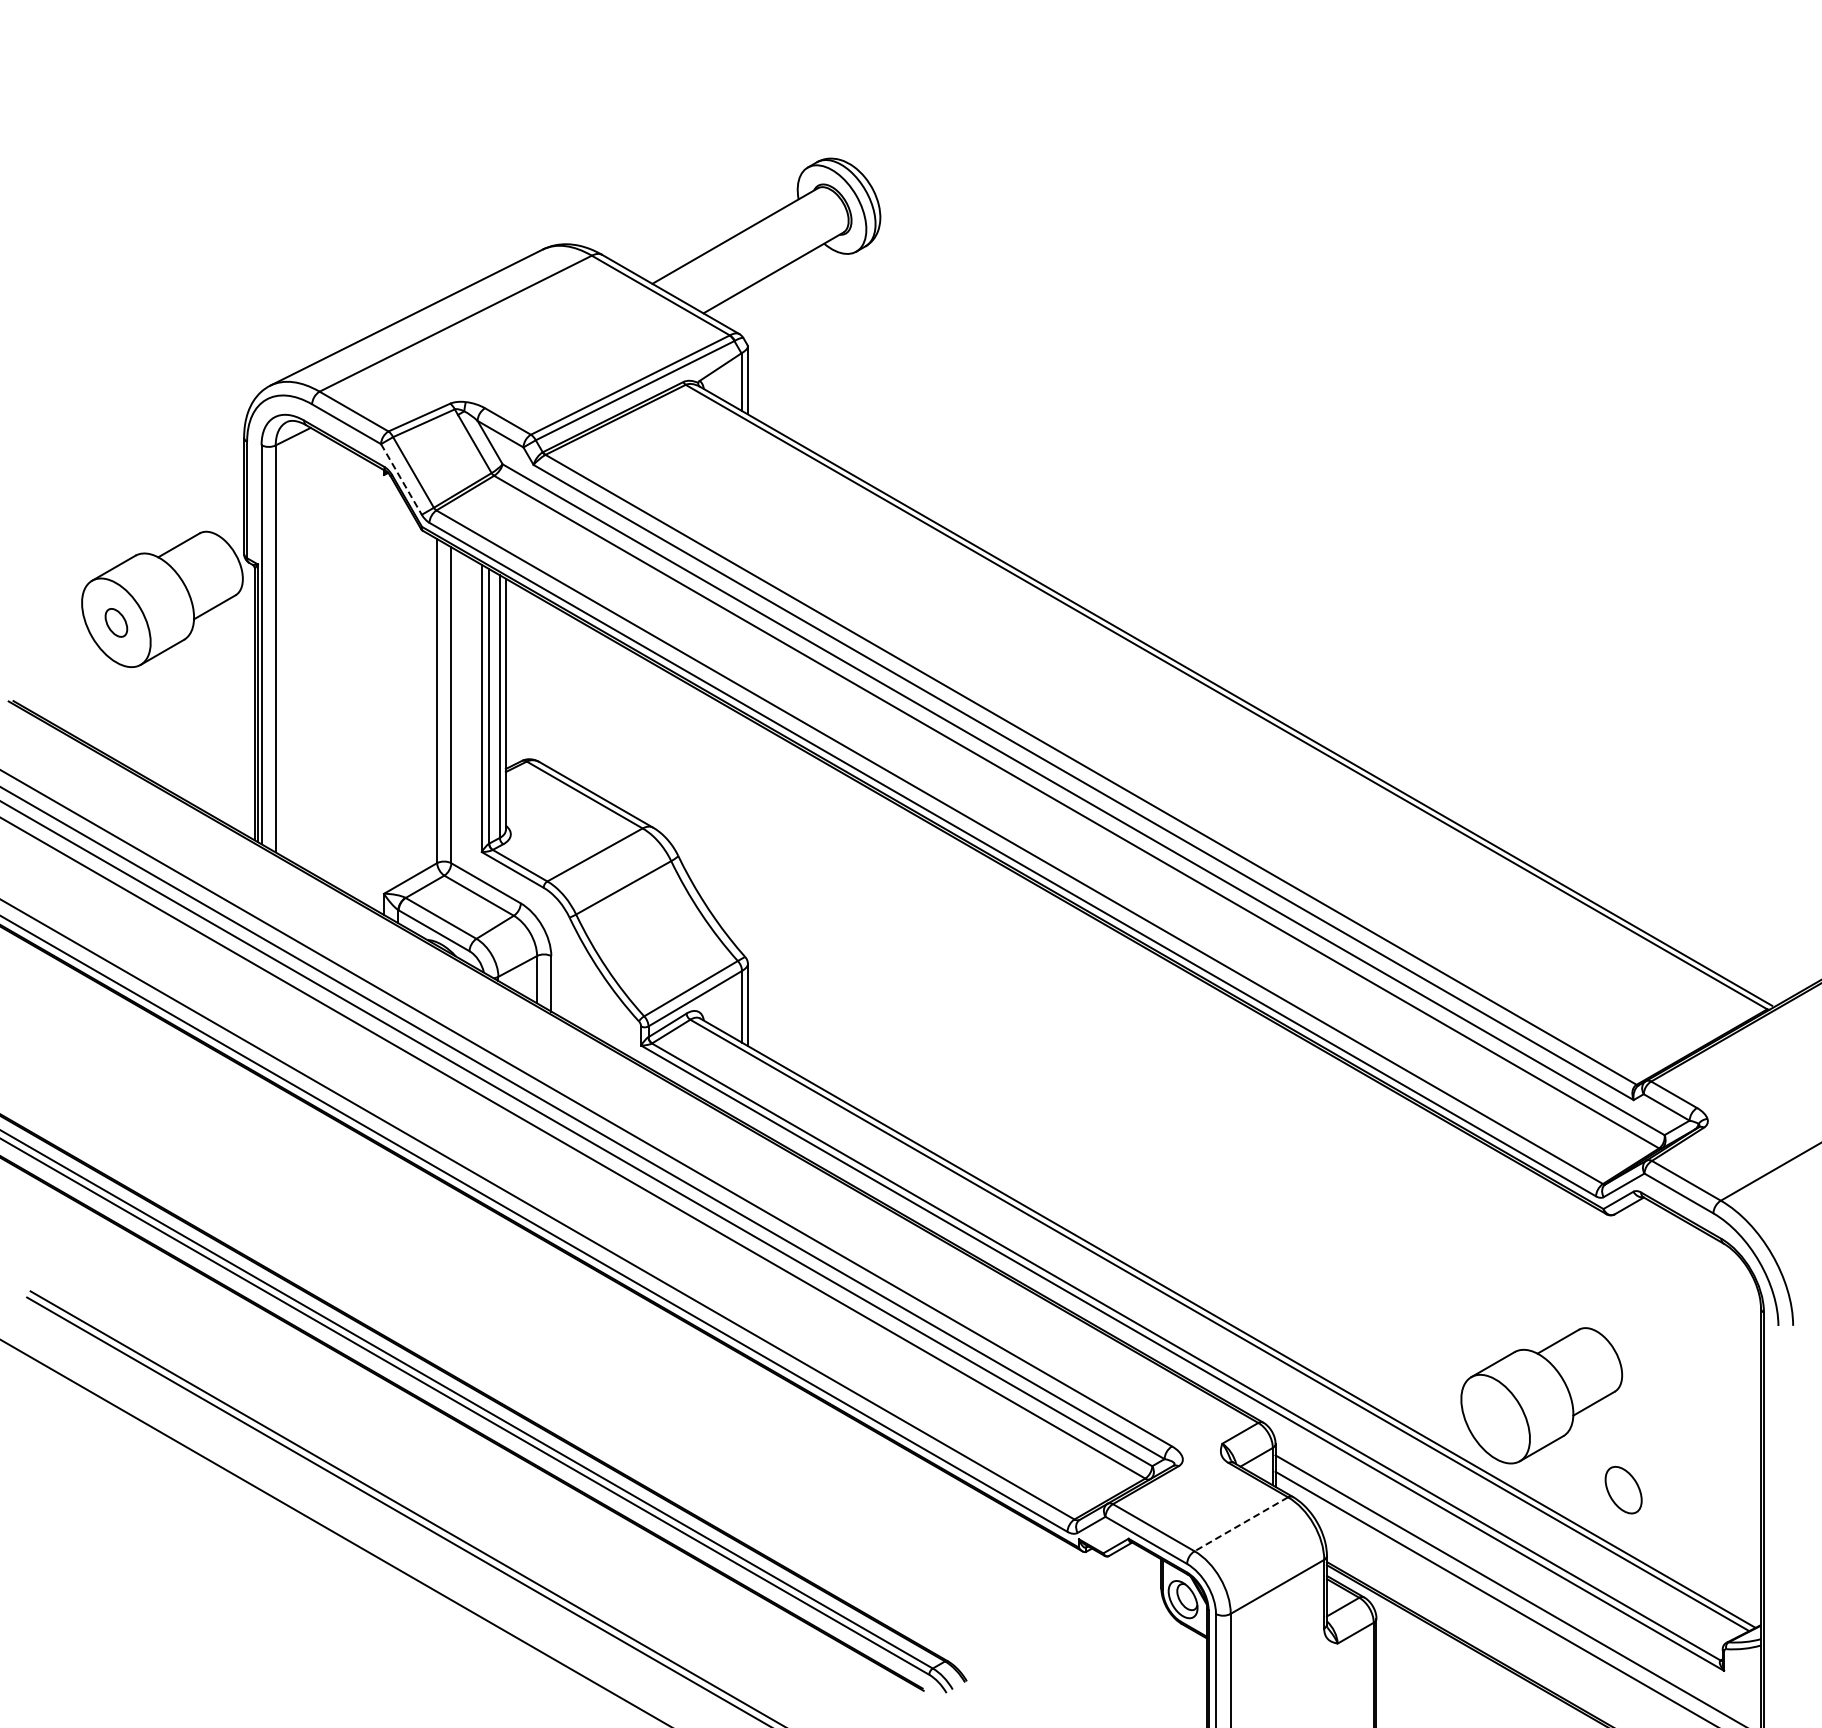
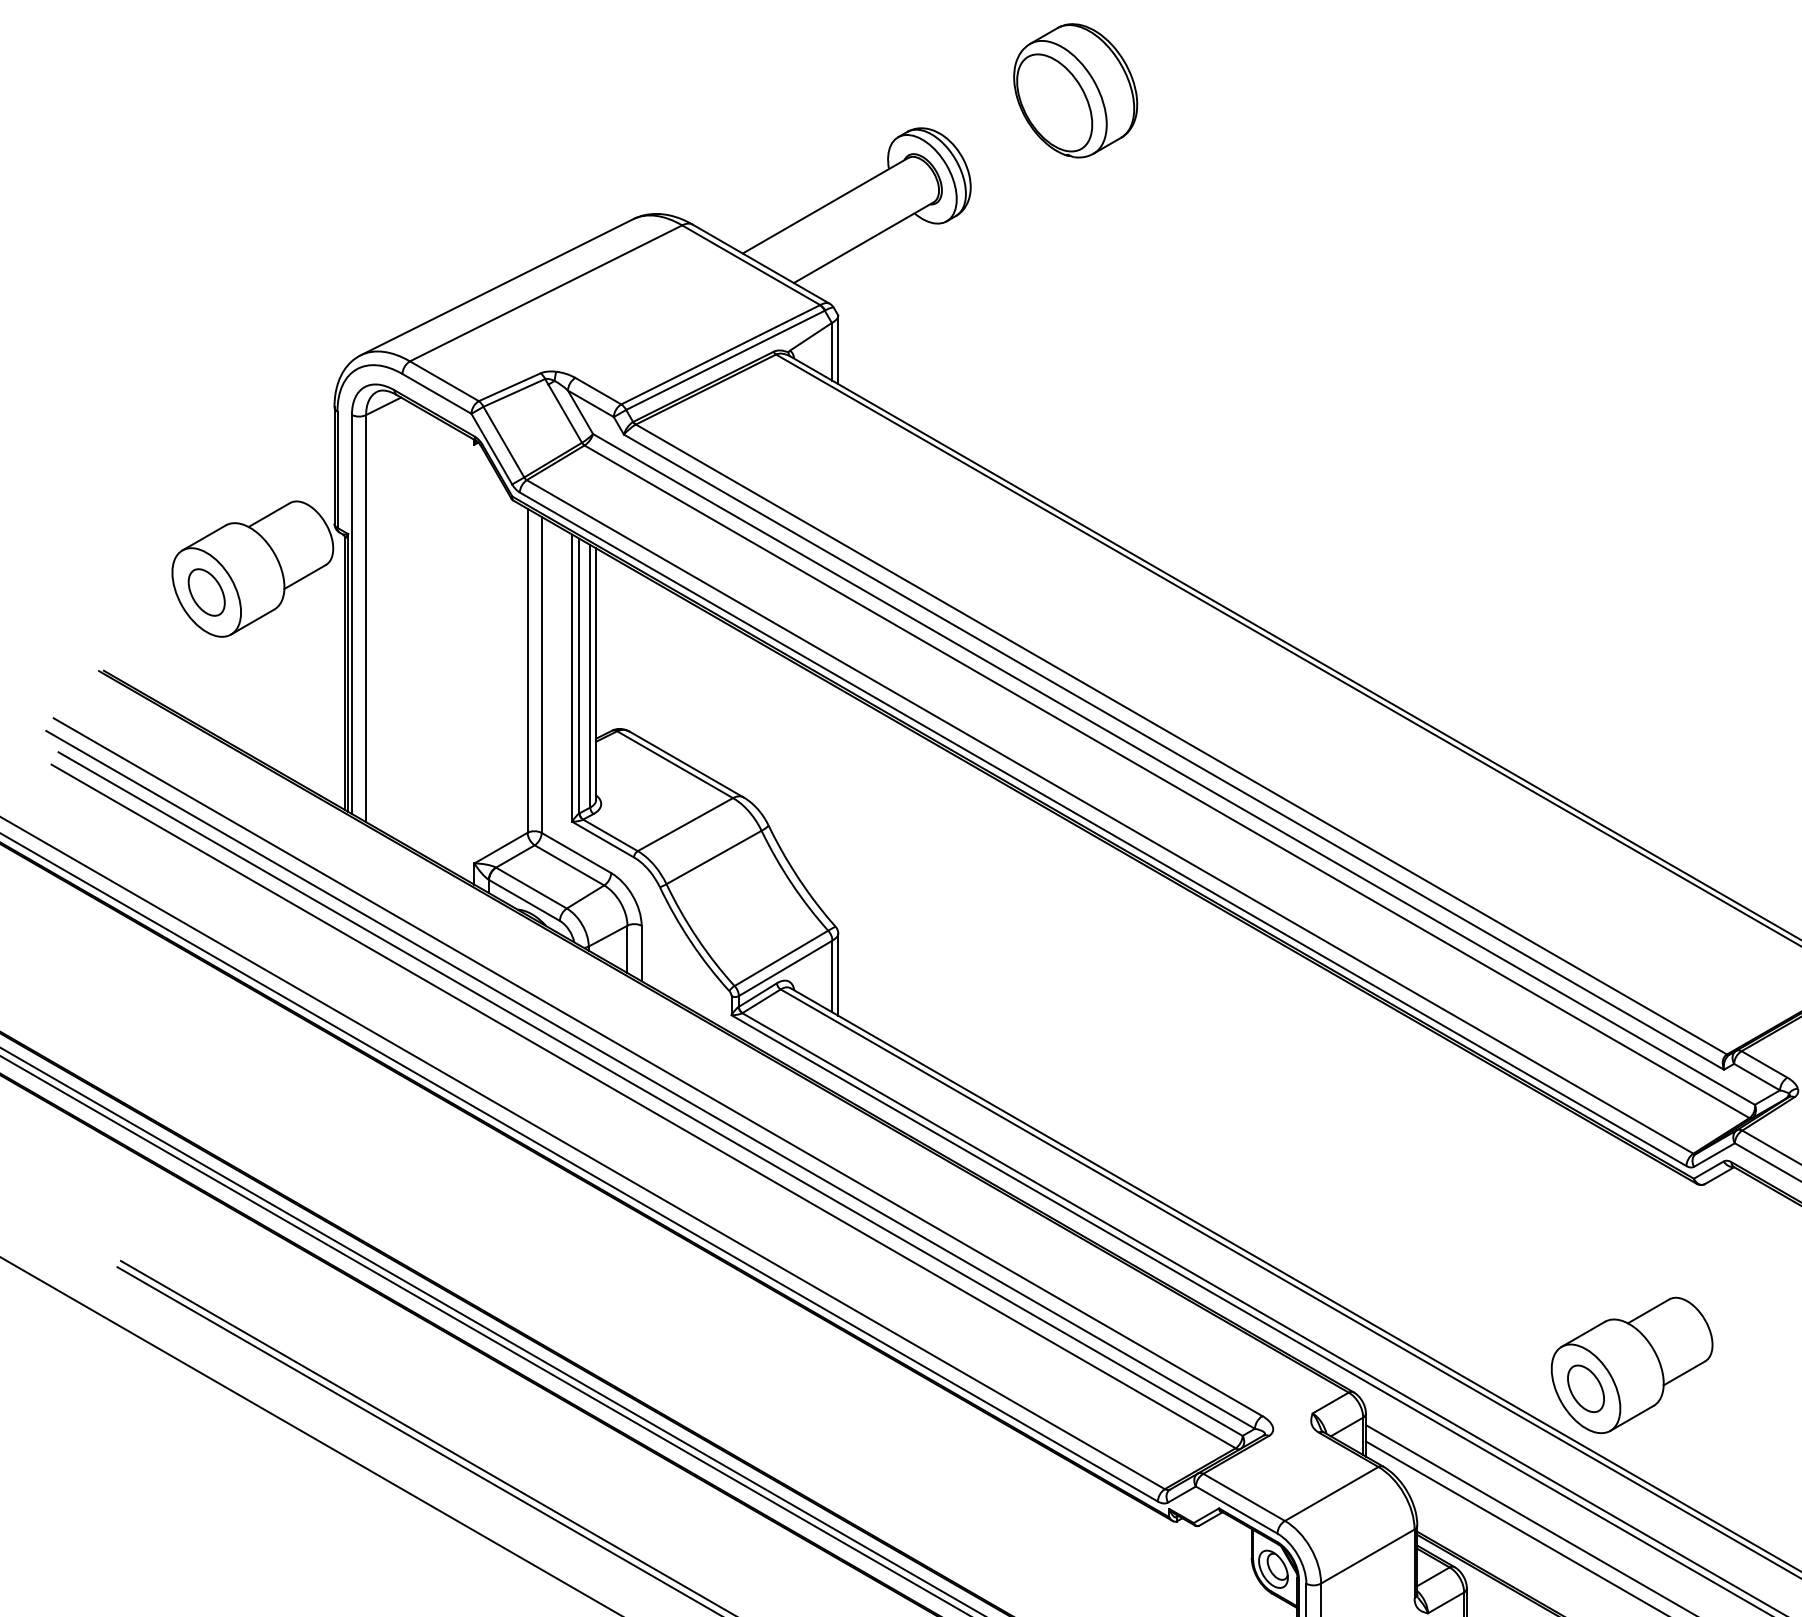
part: (984, 120) -> (1074, 90), added
line: (401, 479) -> (491, 449), dashed -> solid
part: (116, 622) -> (206, 592), size x1.67
part: (1623, 1489) -> (1585, 1388), moved
line: (1241, 1524) -> (1331, 1494), dashed -> solid

